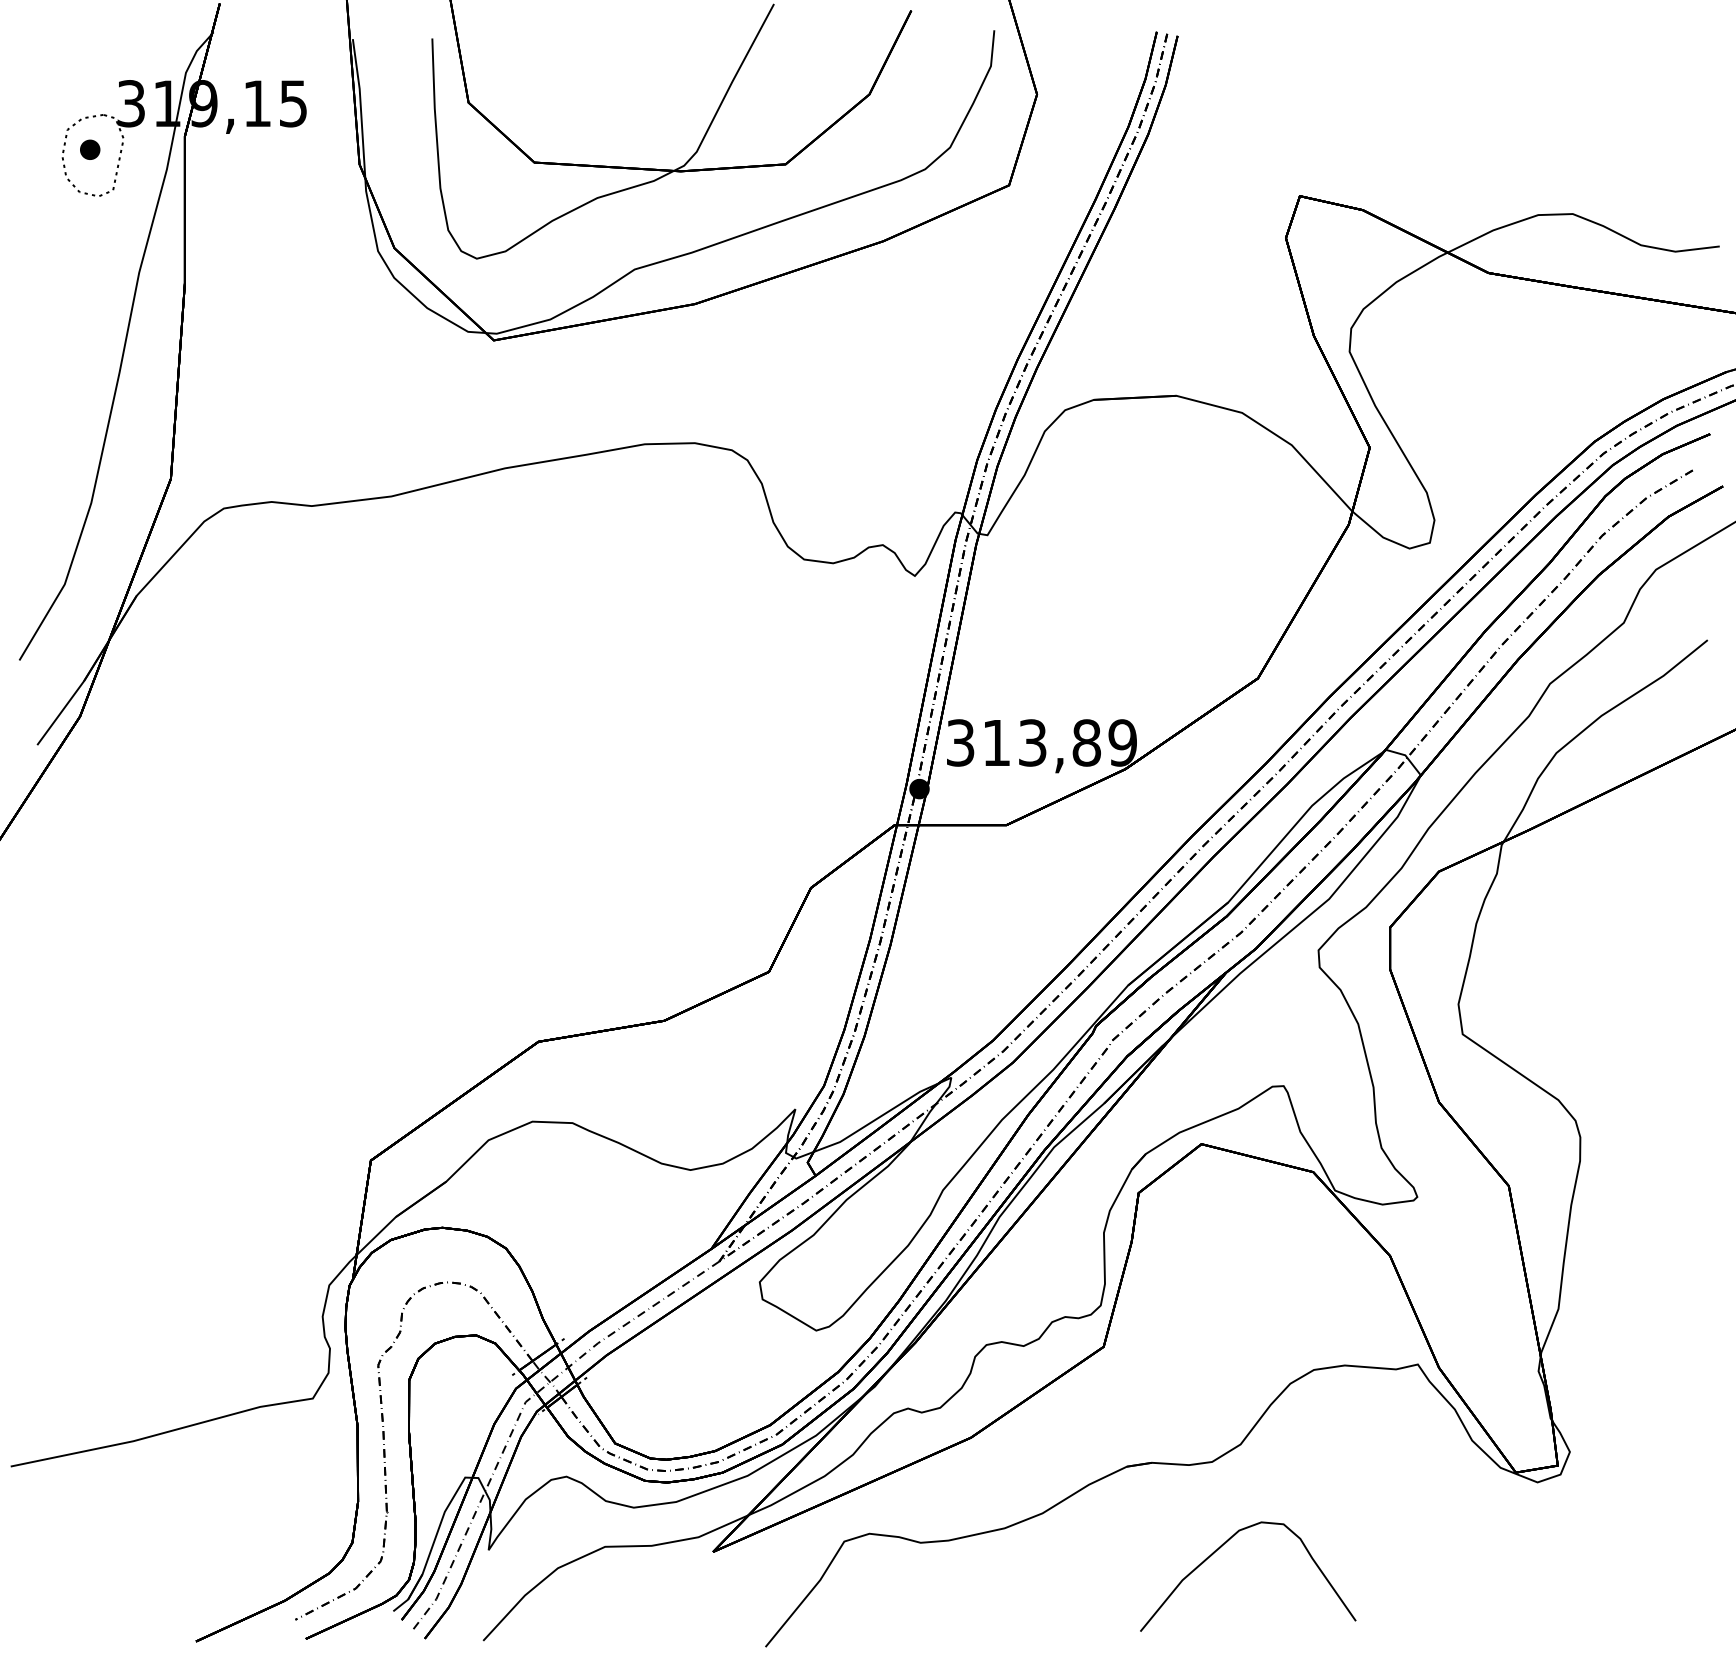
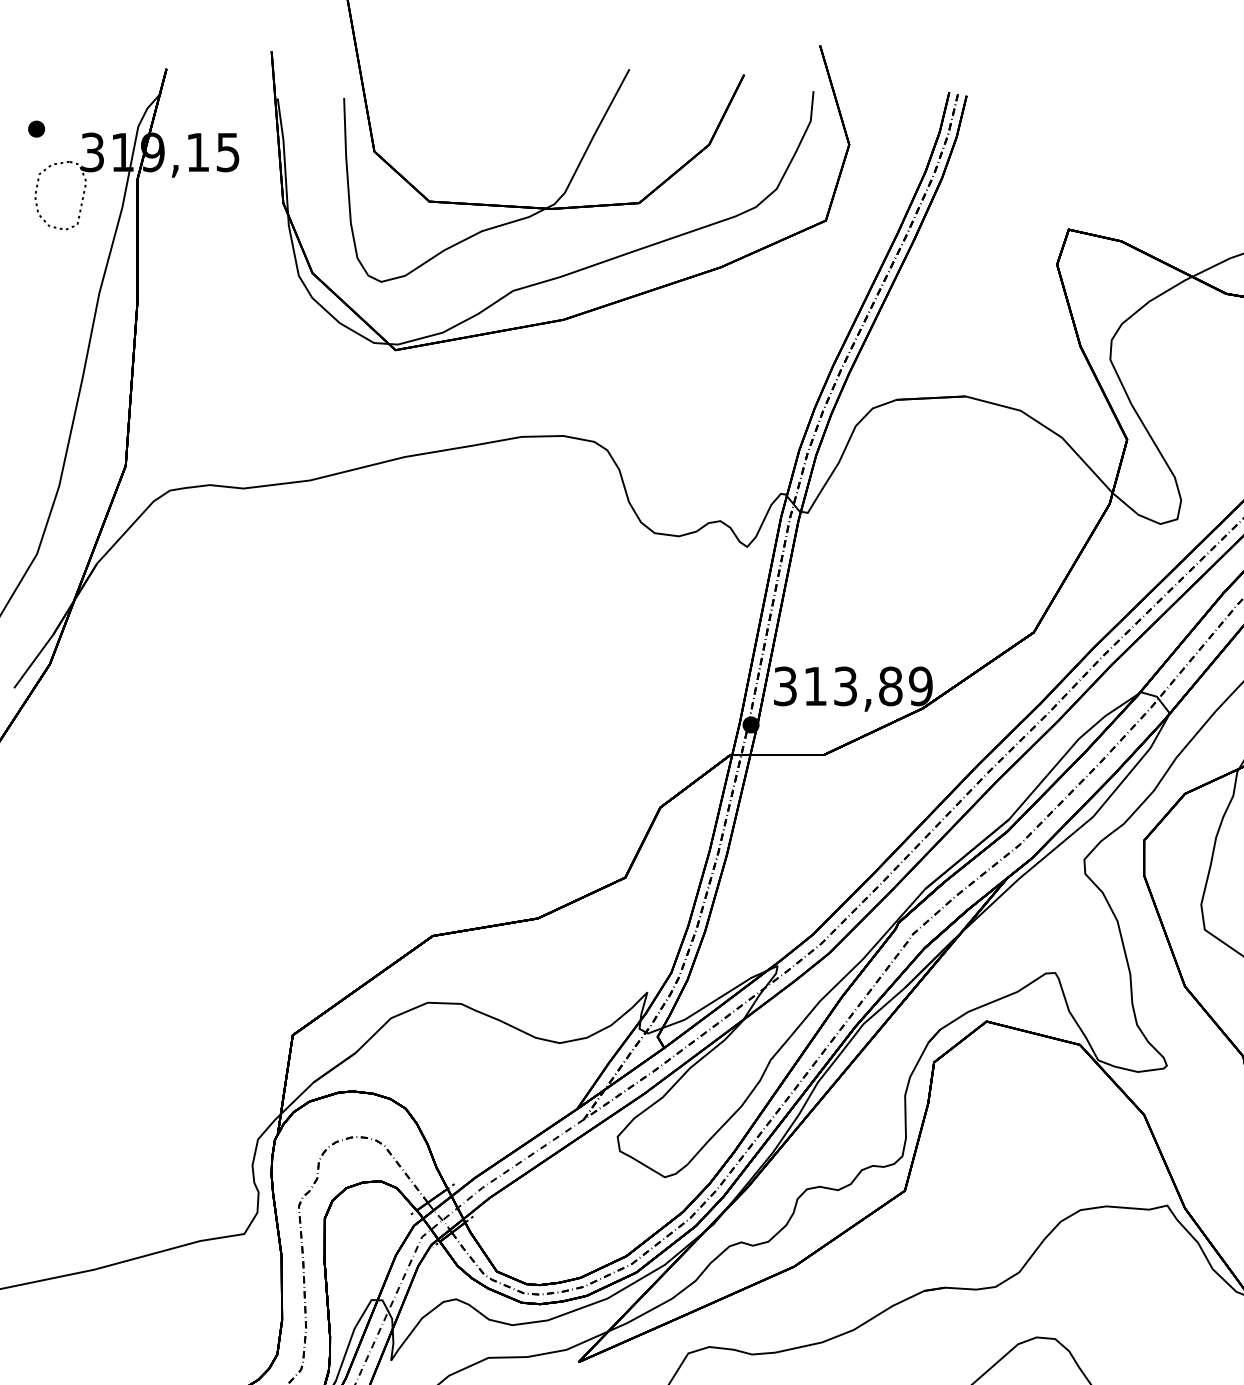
part: (90, 149) -> (36, 128), moved

